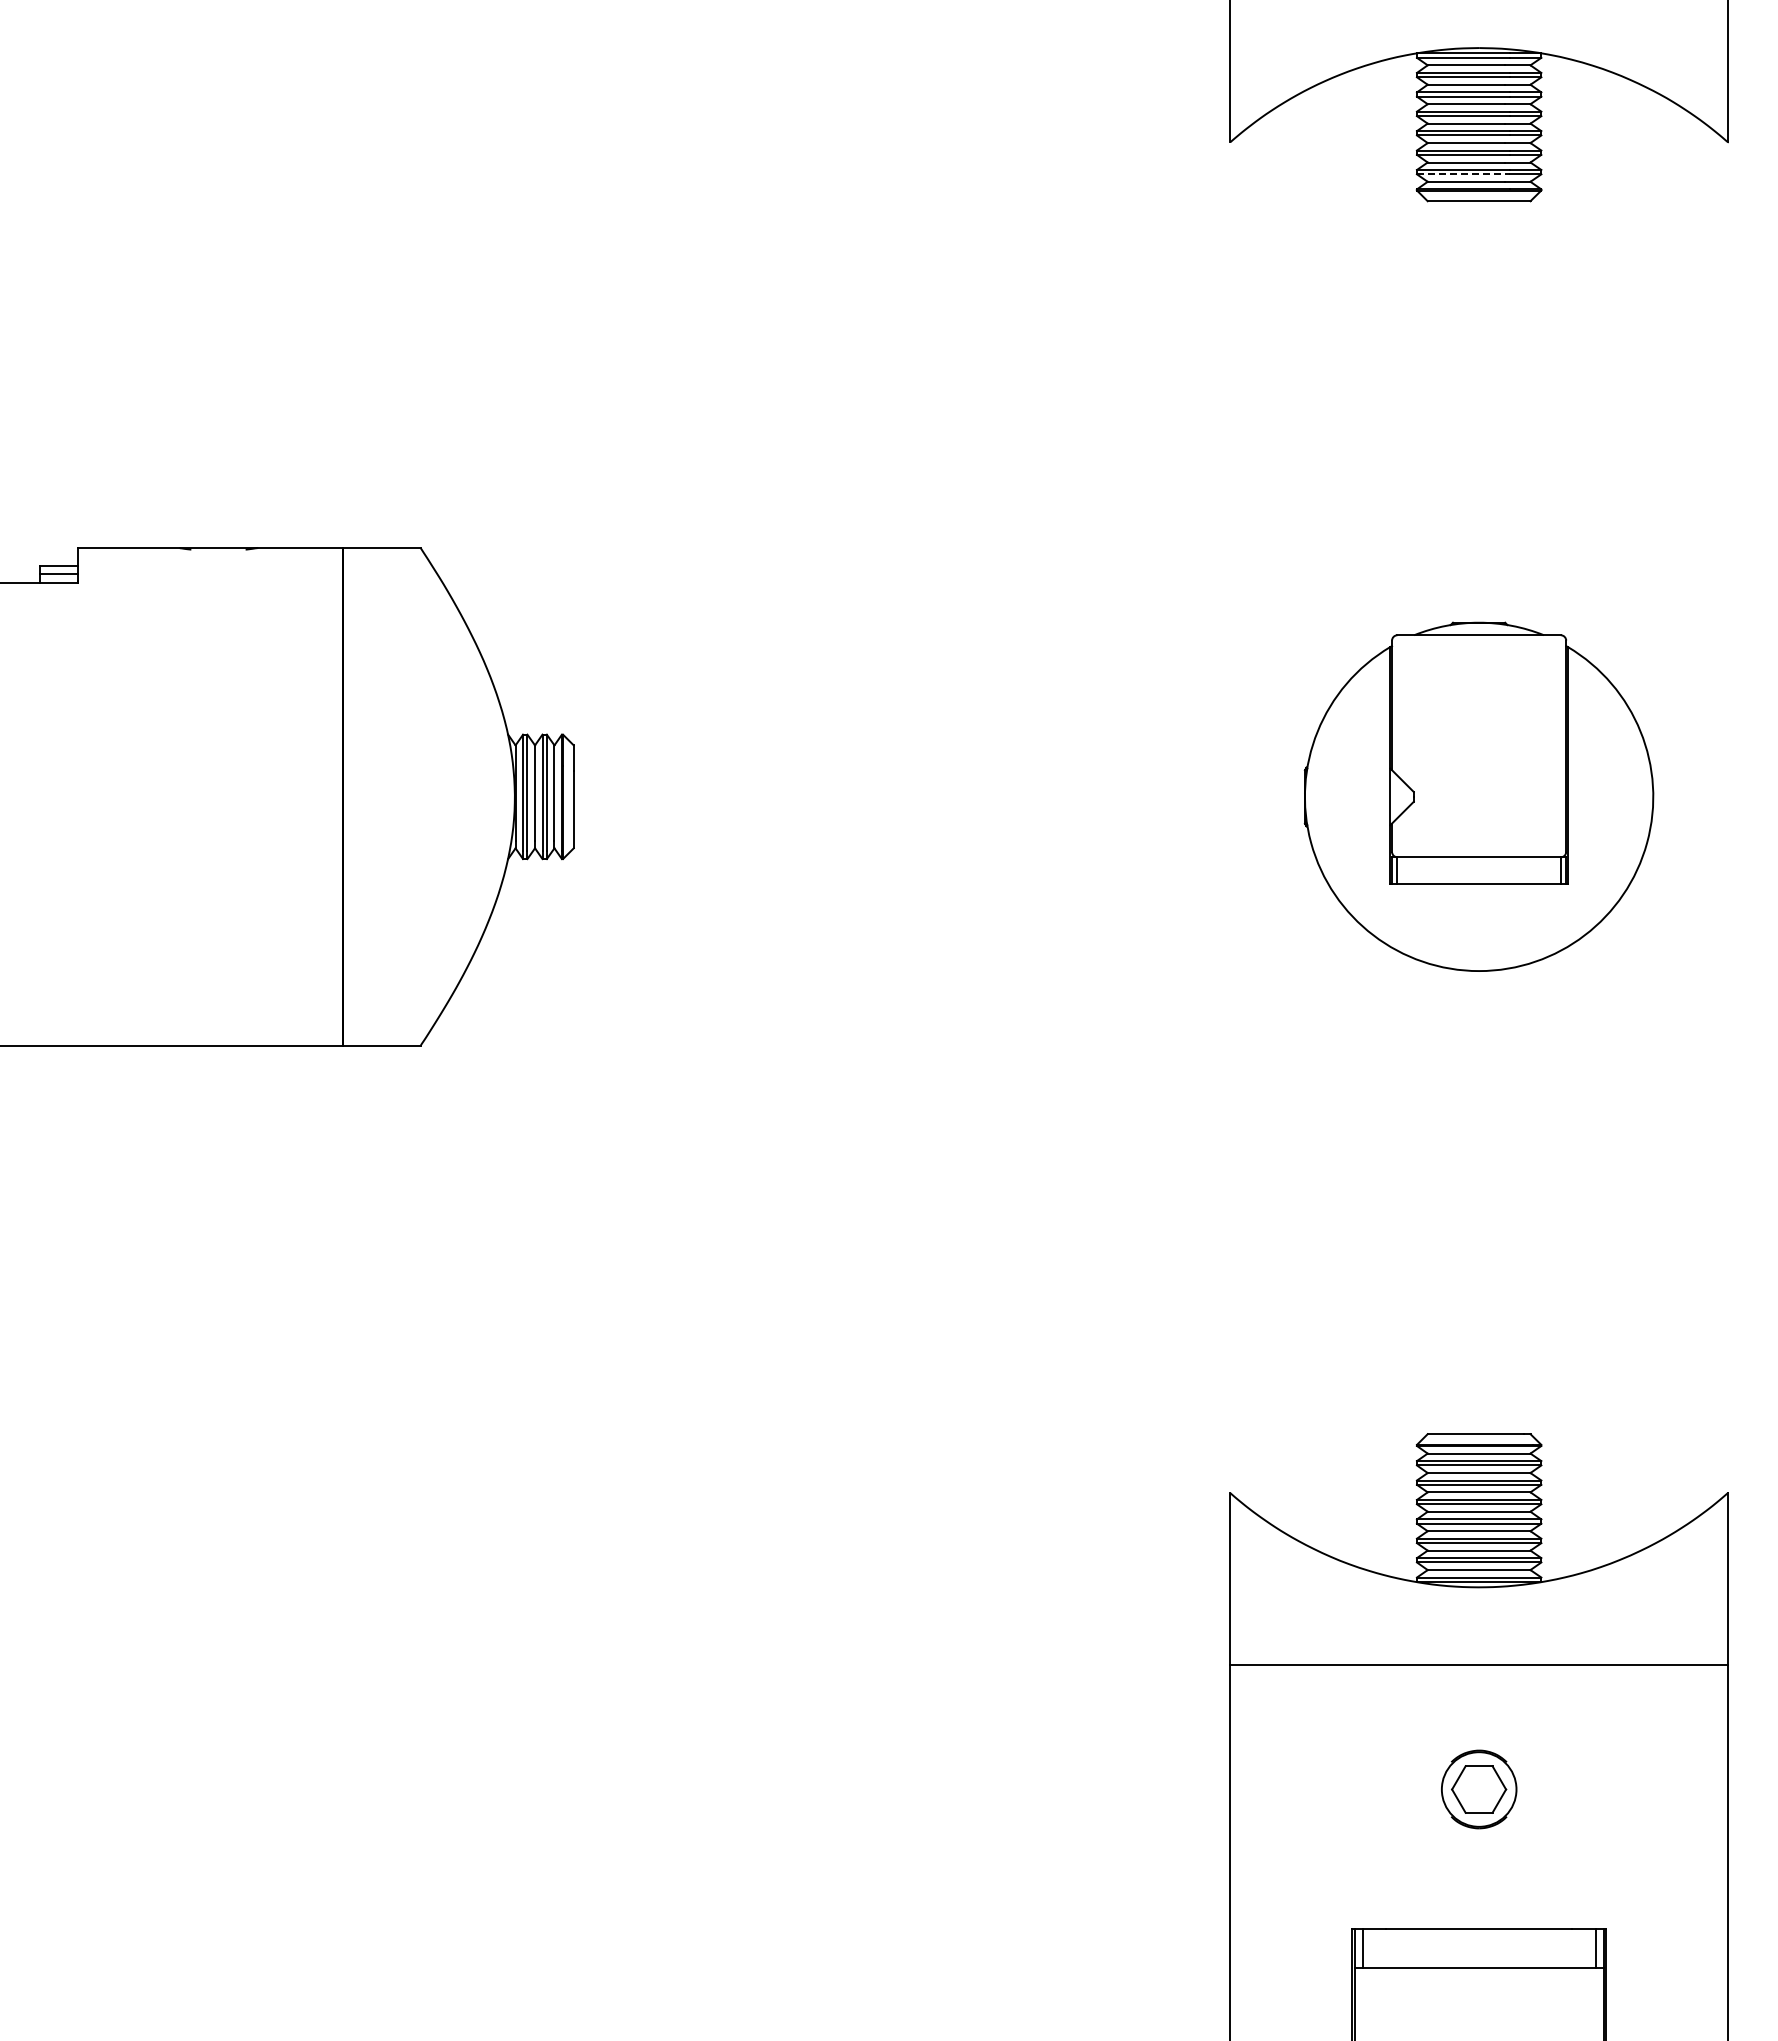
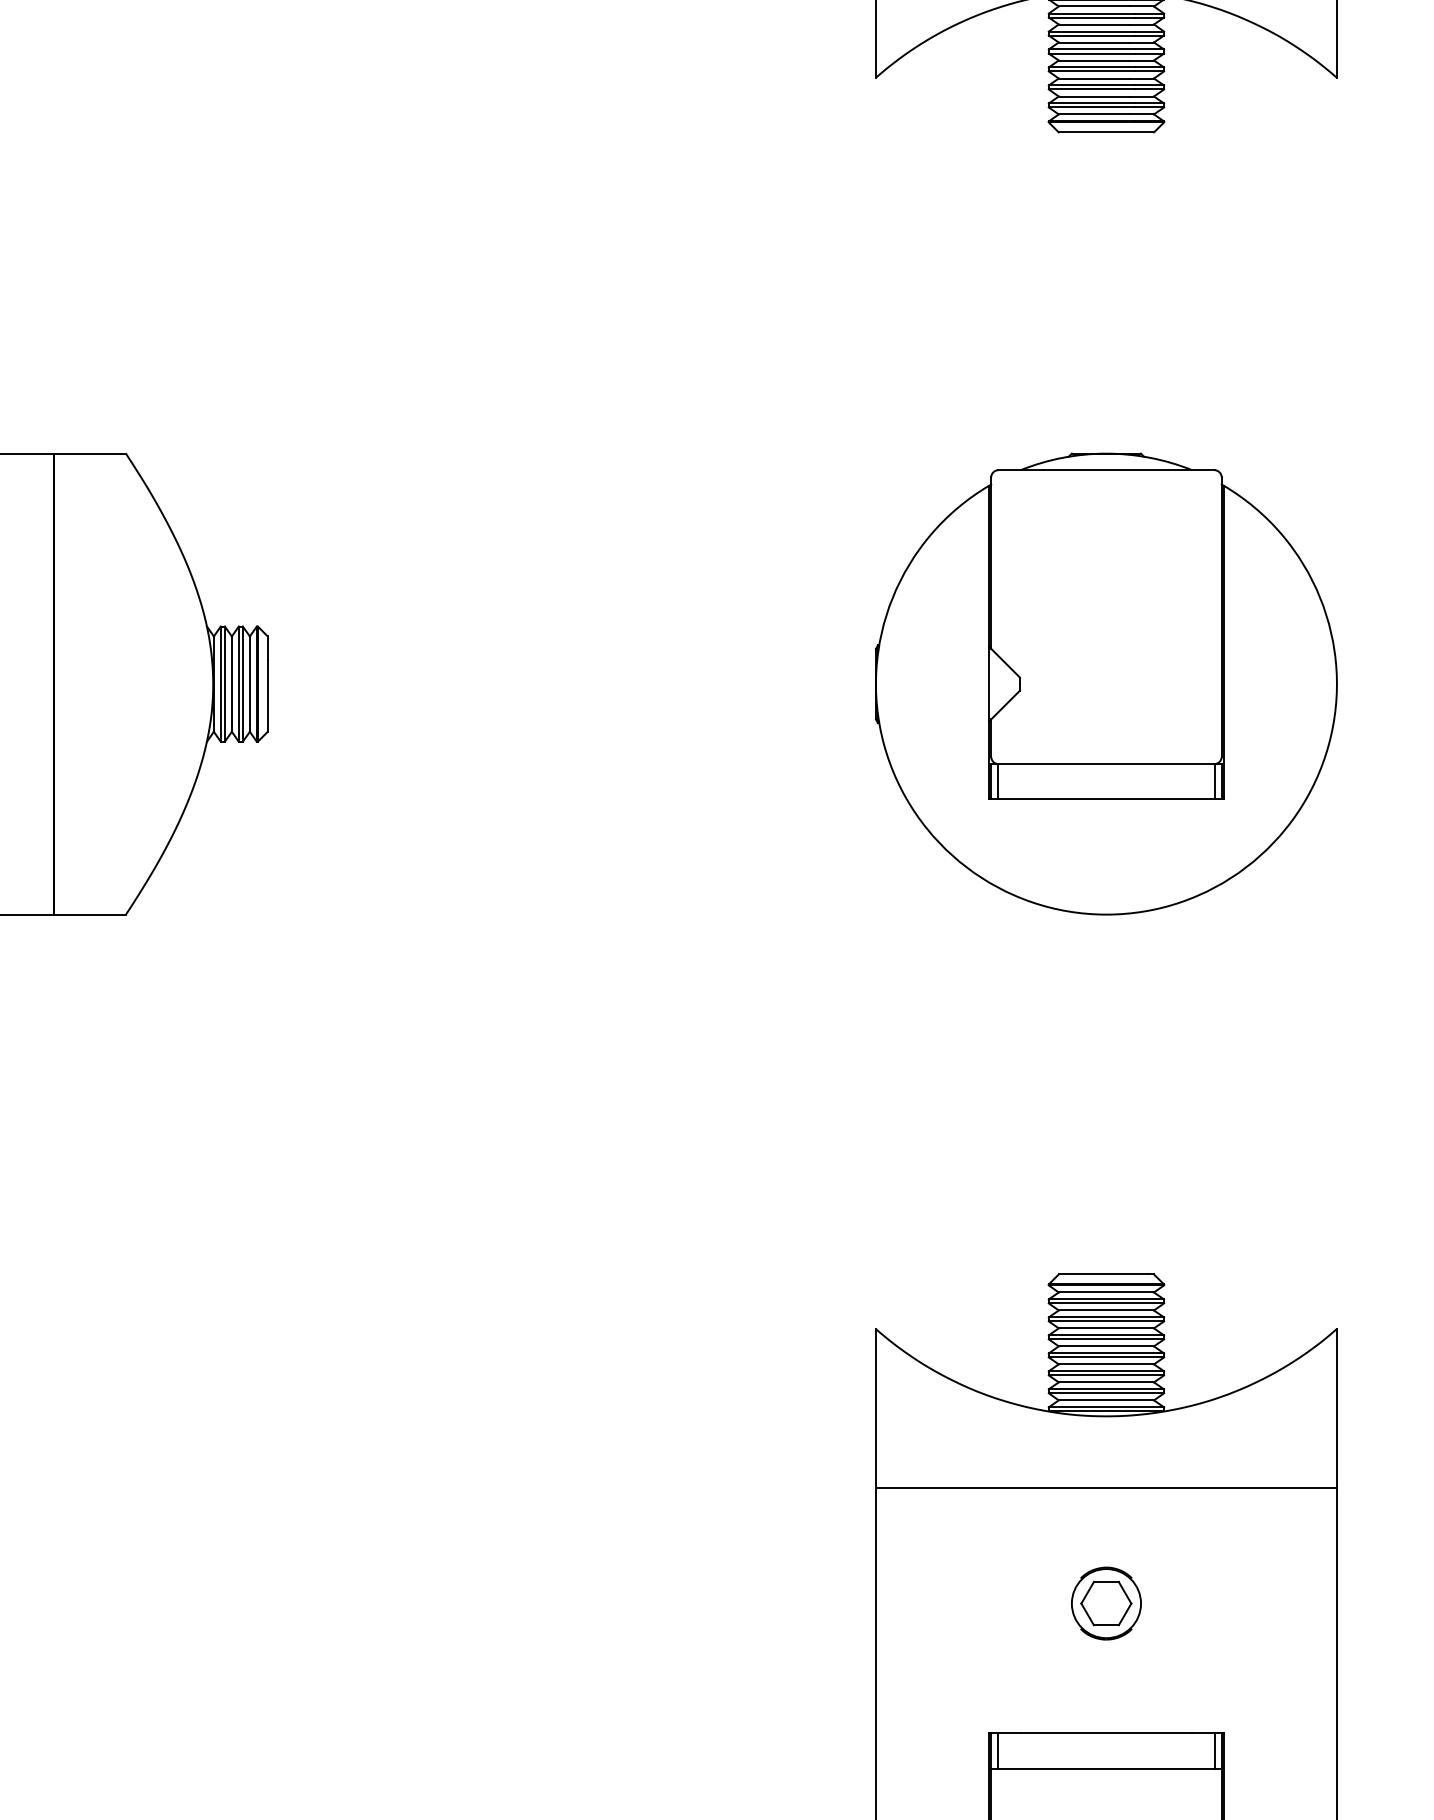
line: (1463, 174) -> (1091, 107), dashed -> solid
part: (1478, 796) -> (1105, 683), size x1.43

